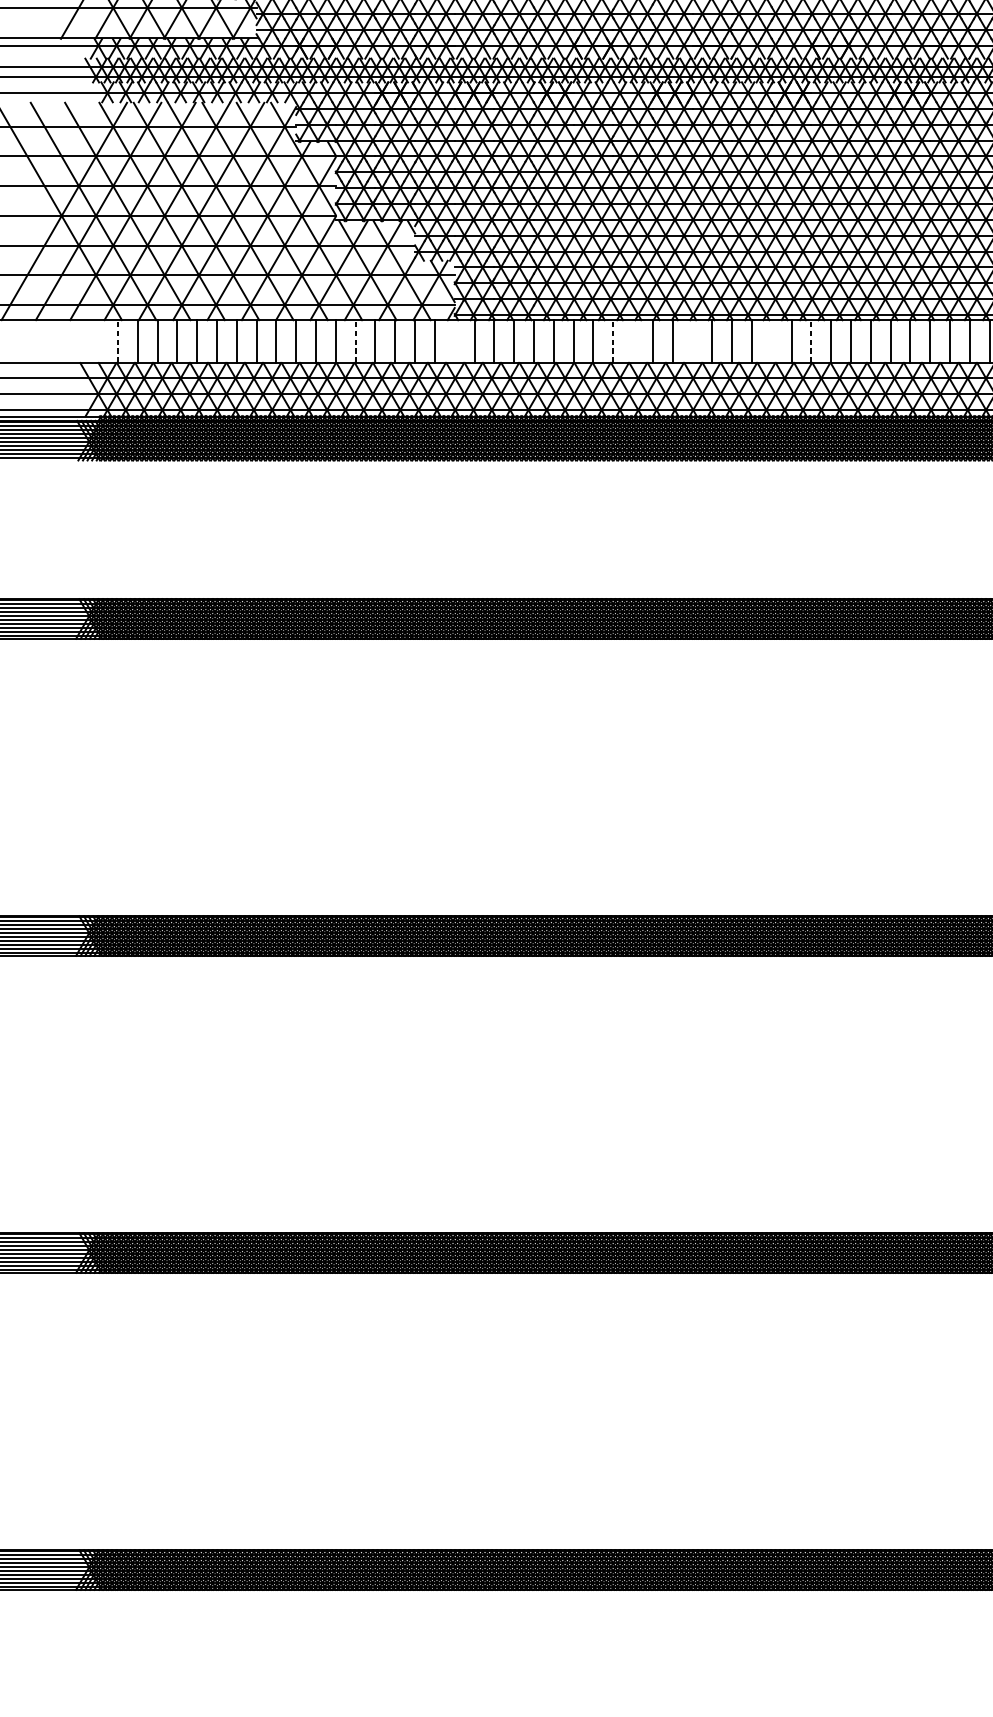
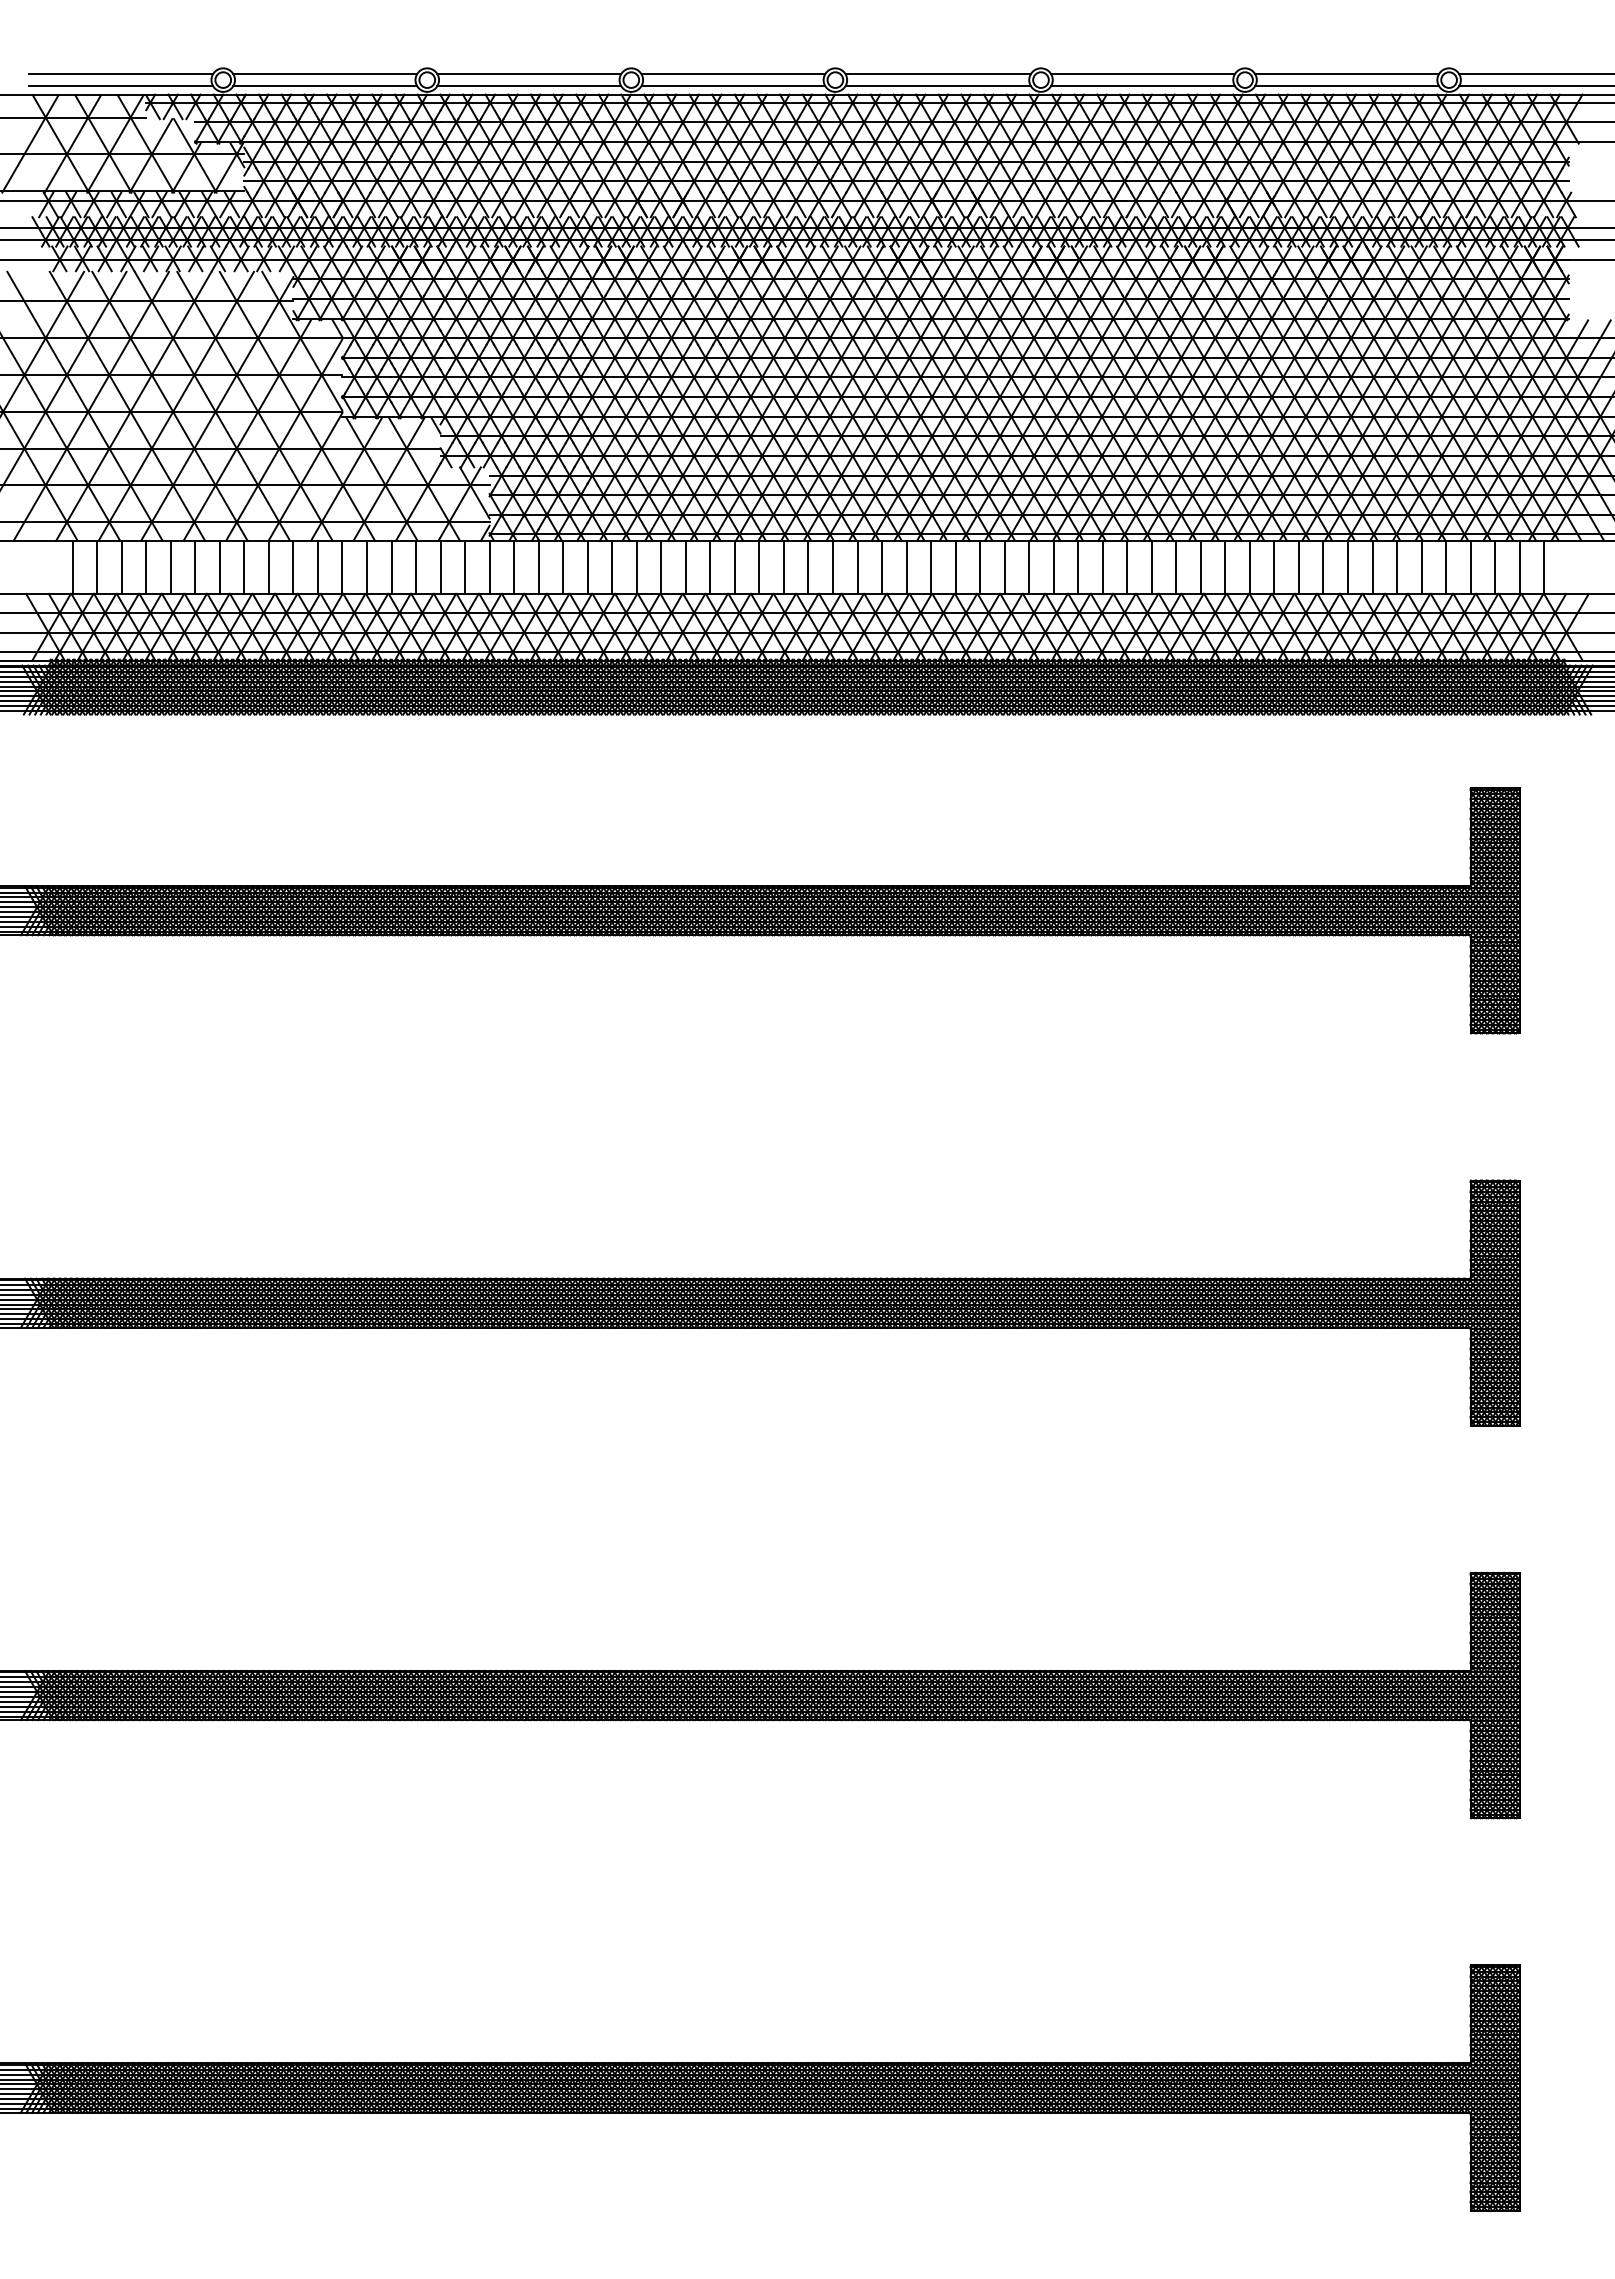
line: (117, 340) -> (72, 566), dashed -> solid
line: (355, 340) -> (366, 566), dashed -> solid
line: (454, 340) -> (489, 566), added
line: (612, 340) -> (685, 566), dashed -> solid
line: (633, 340) -> (710, 566), added
line: (692, 340) -> (783, 566), added
line: (772, 340) -> (882, 566), added
line: (811, 340) -> (931, 566), dashed -> solid

